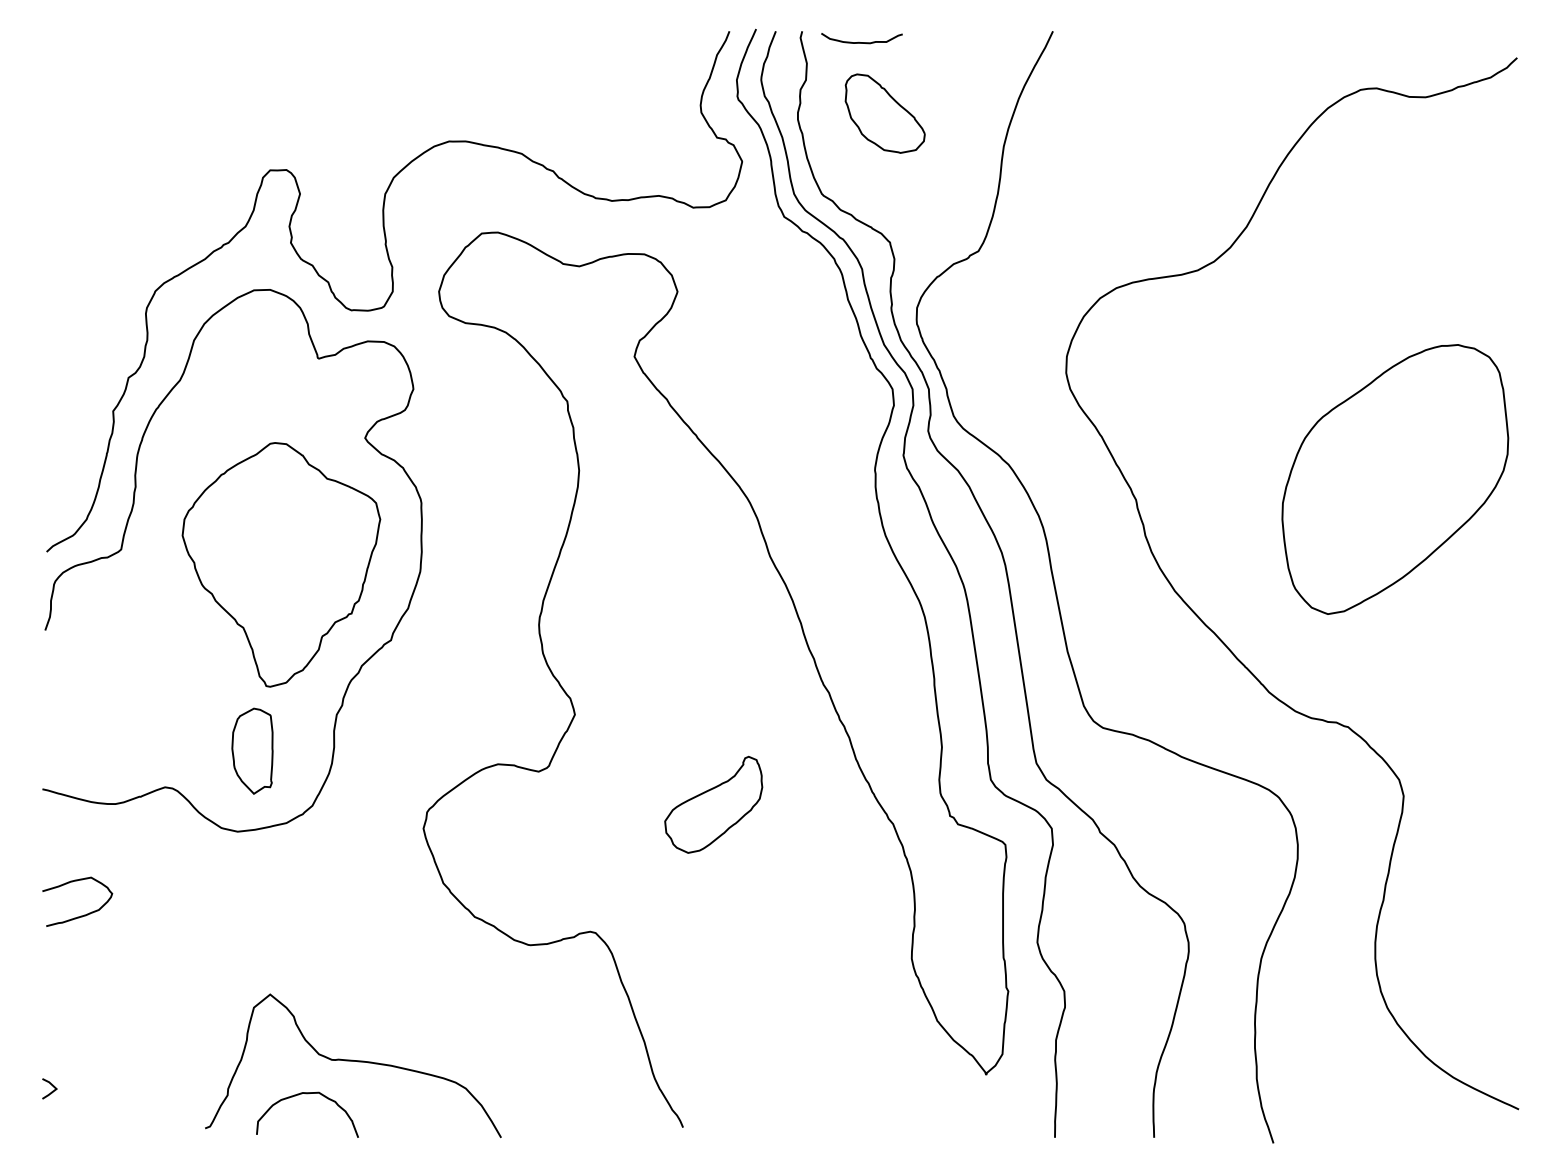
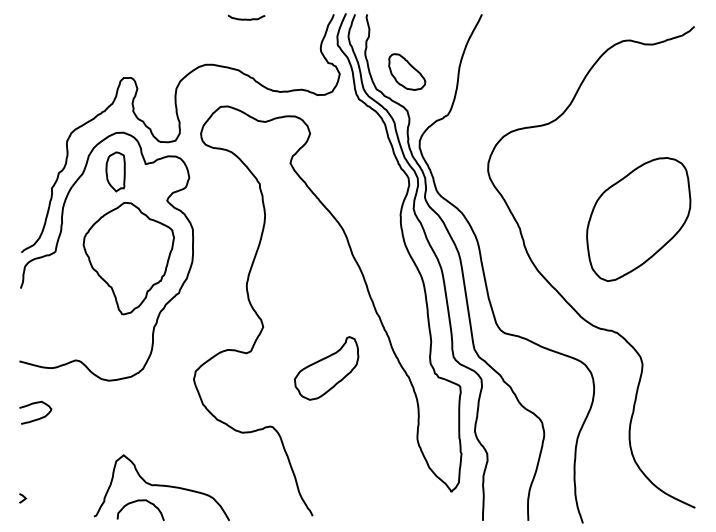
curve: (861, 40) -> (246, 18), moved
part: (885, 112) -> (407, 71), moved
part: (252, 750) -> (115, 171), moved
part: (713, 804) -> (326, 368), size x1.43

